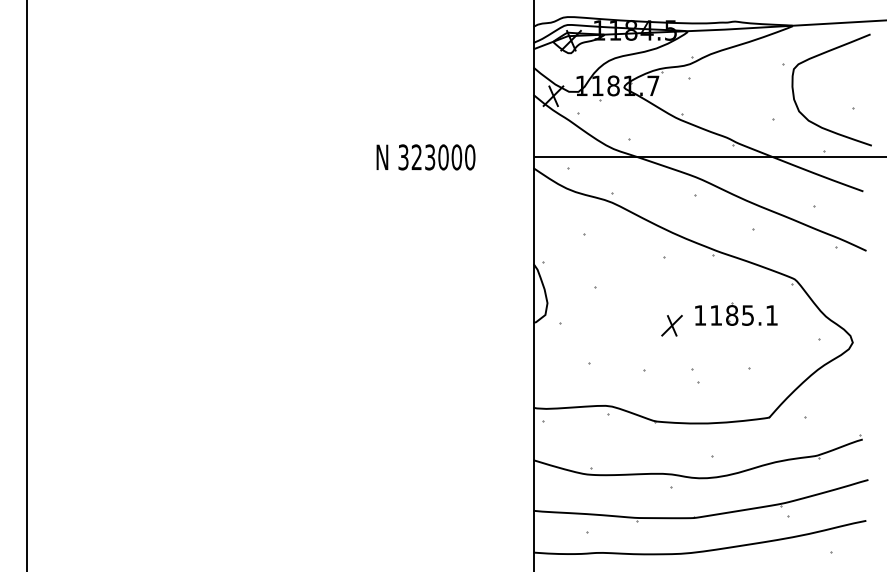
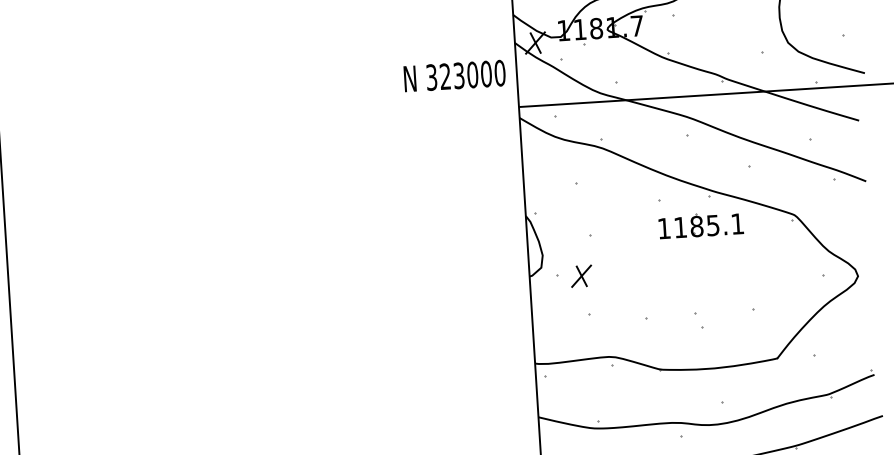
text: (425, 157) -> (454, 76), moved
part: (736, 313) -> (701, 224), moved
part: (671, 325) -> (581, 276), moved

